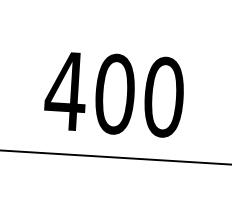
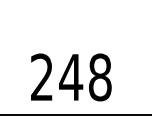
text: (113, 94) -> (70, 77), 400 -> 248

